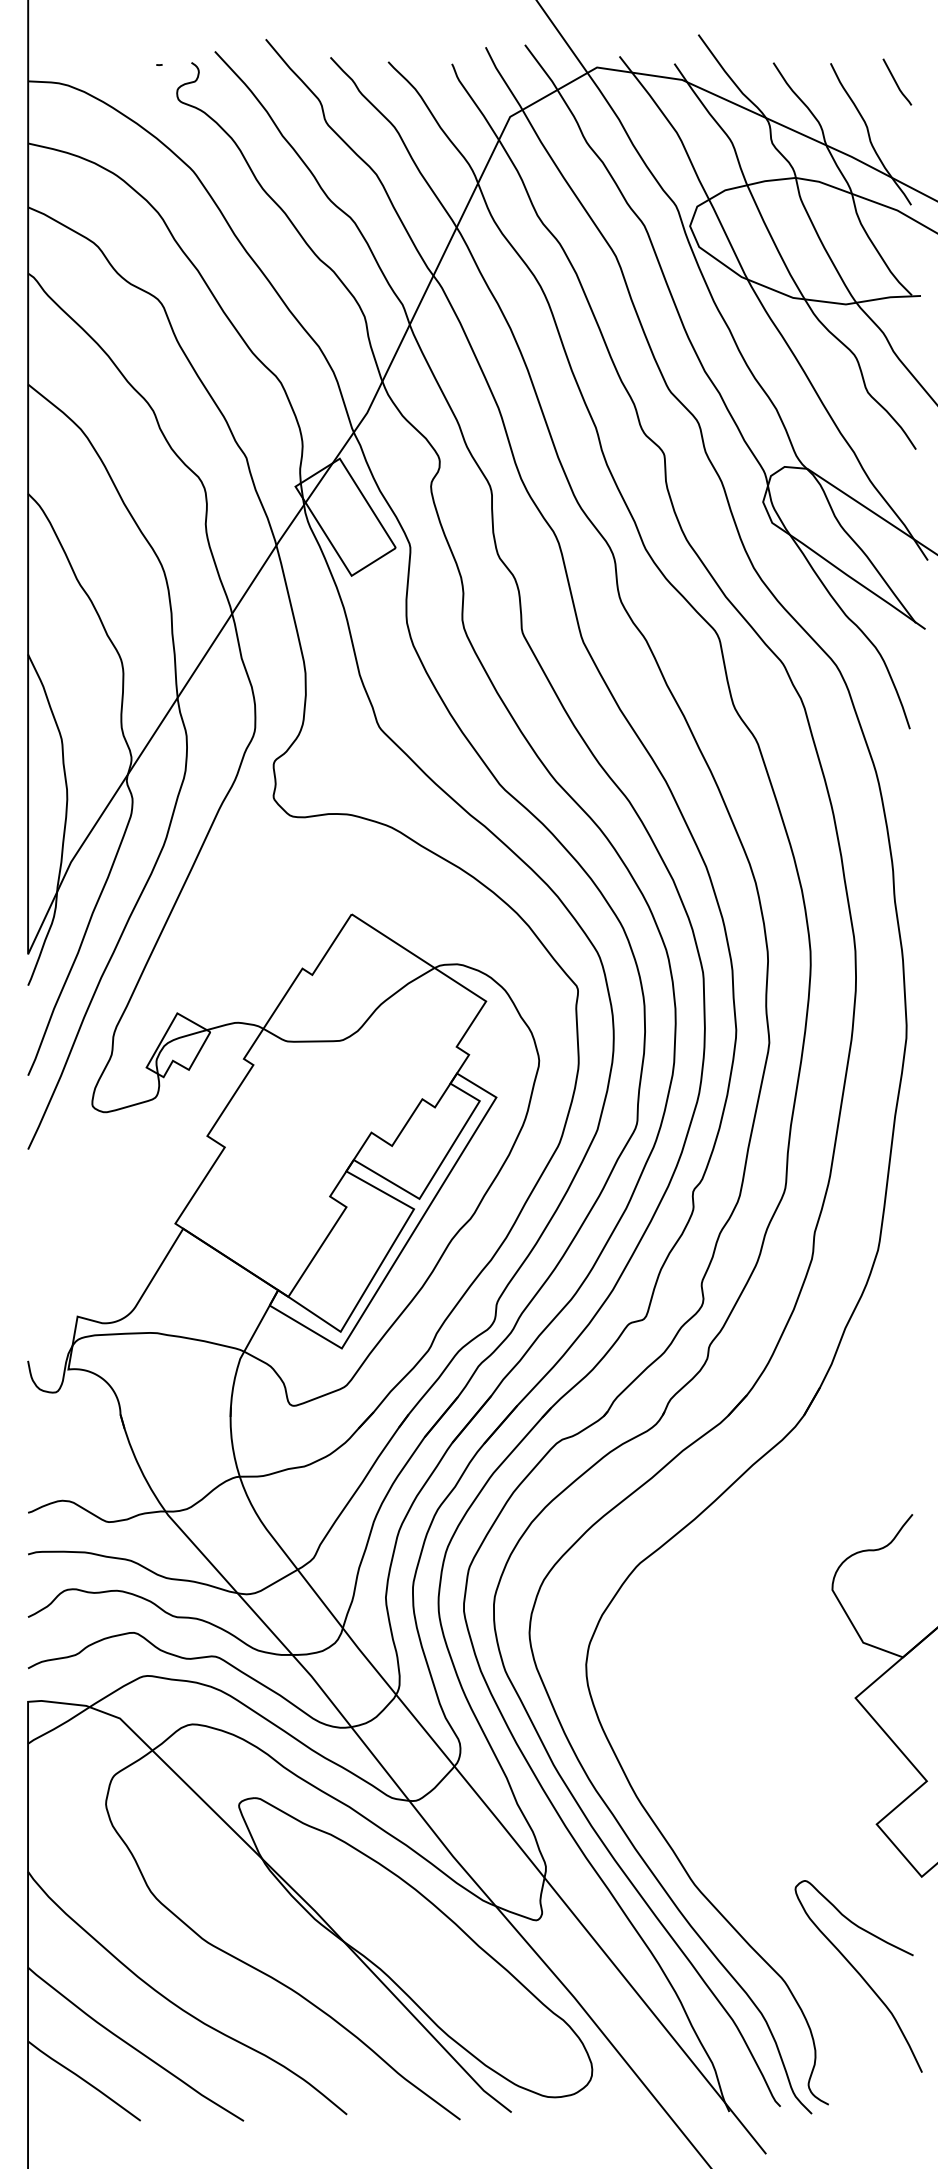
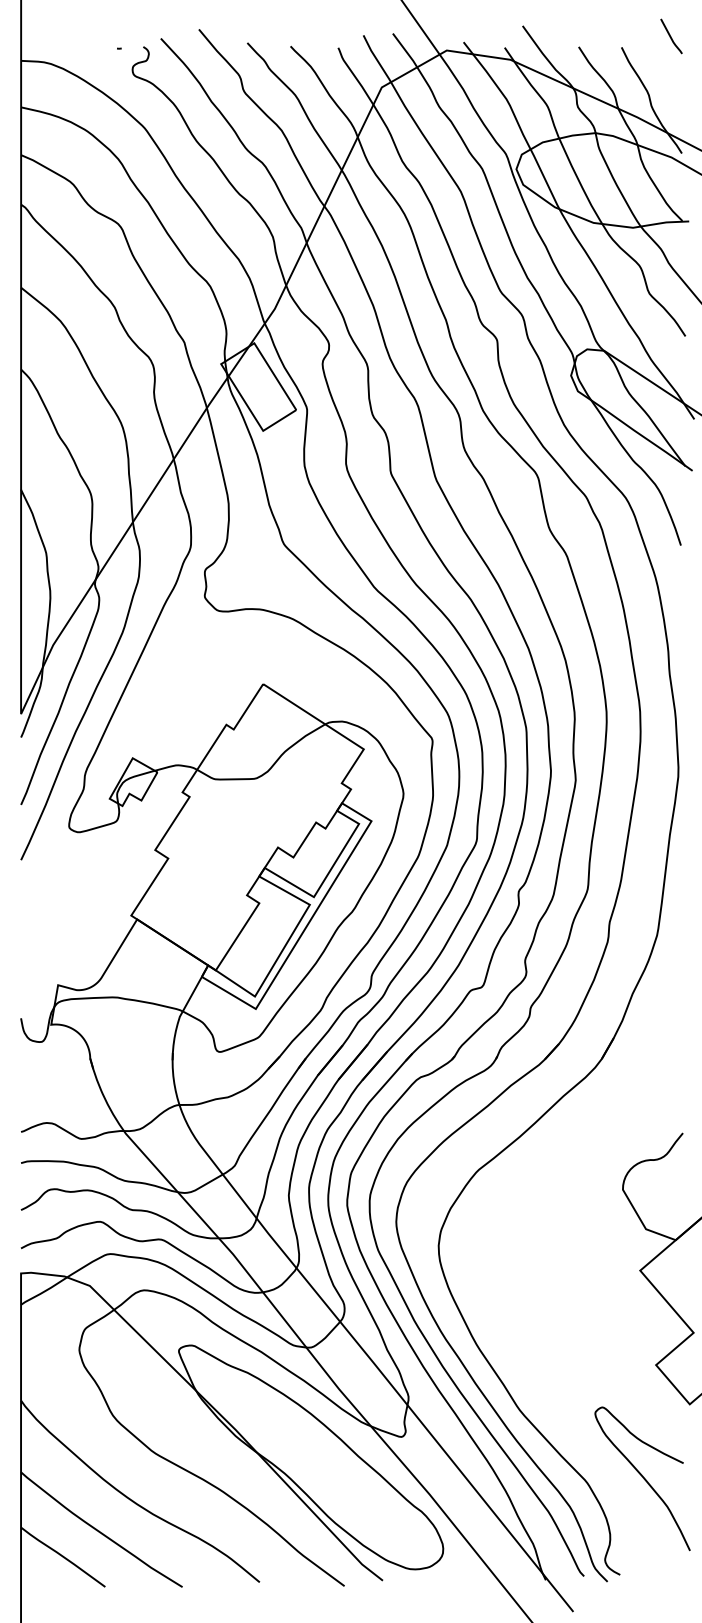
line: (897, 82) -> (671, 36), moved

